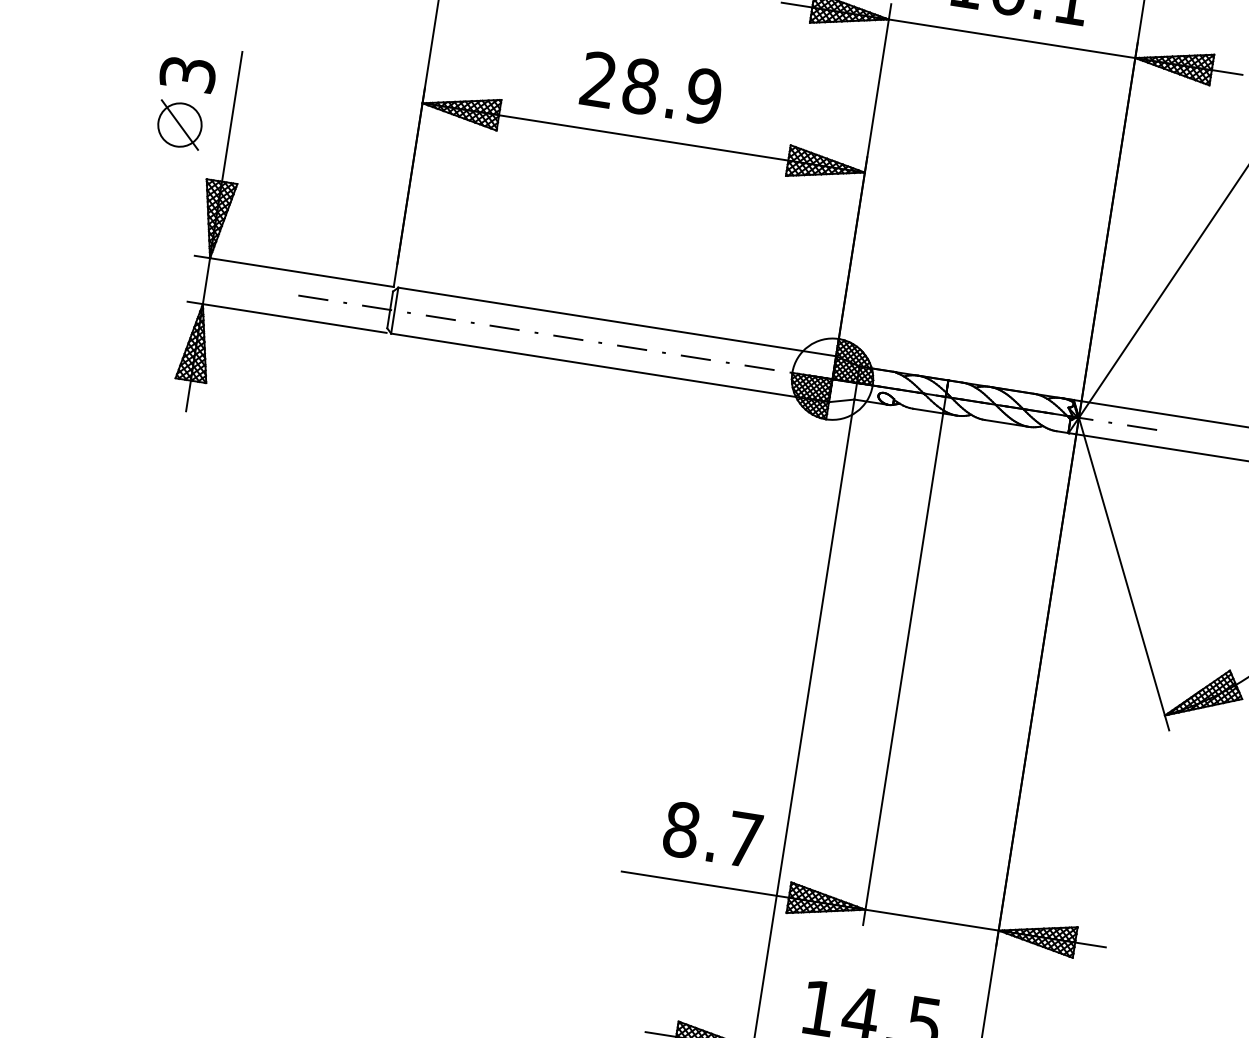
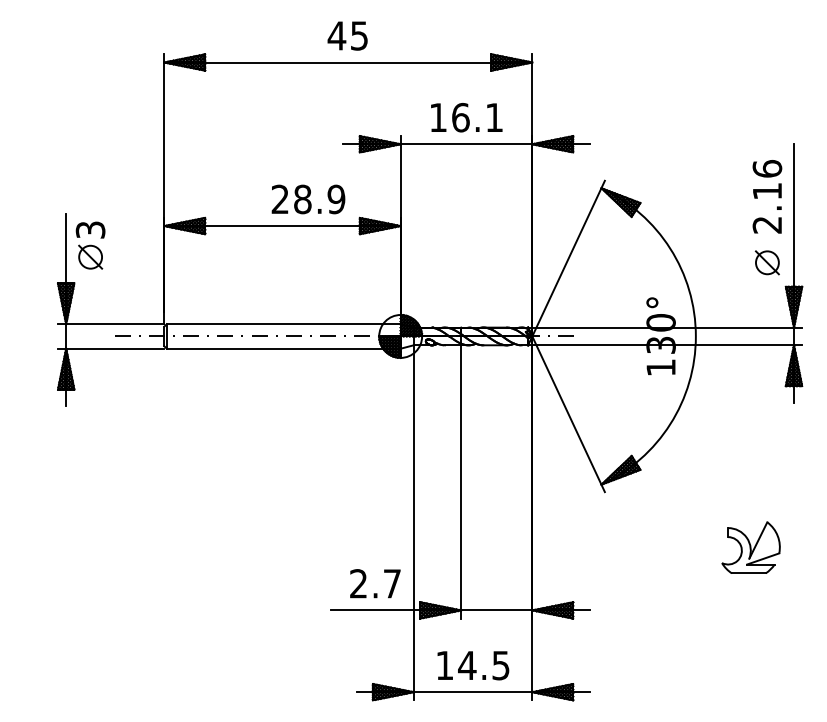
text: (651, 88) -> (308, 199), moved
part: (183, 103) -> (90, 245), moved
text: (681, 829) -> (358, 583), 8.7 -> 2.7

